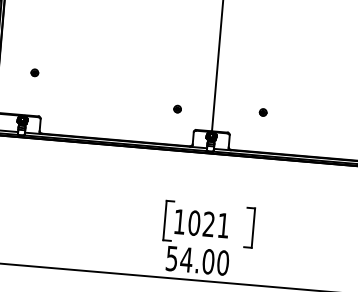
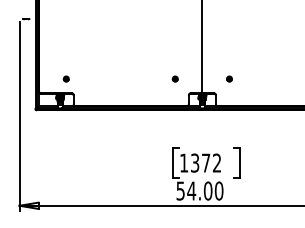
part: (33, 72) -> (65, 78), moved
part: (263, 111) -> (229, 78), moved
text: (208, 223) -> (205, 162), 1021 -> 1372

